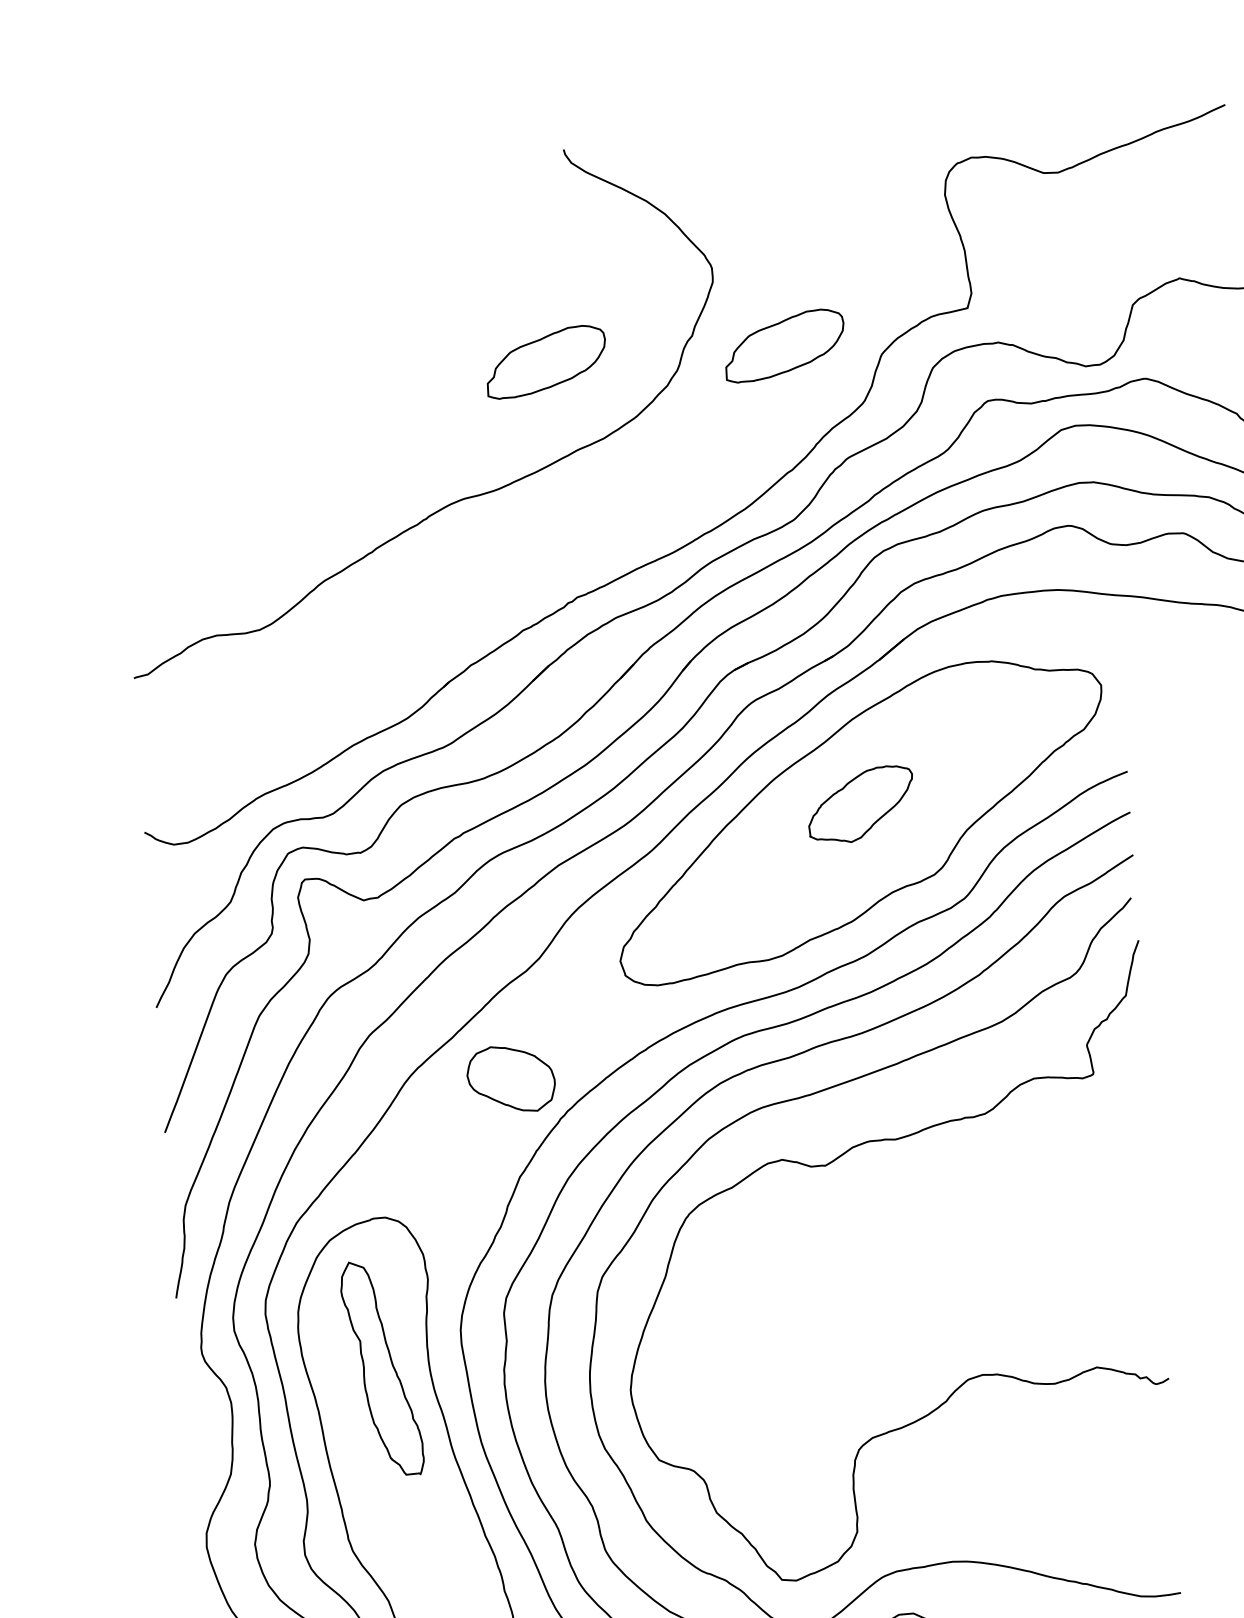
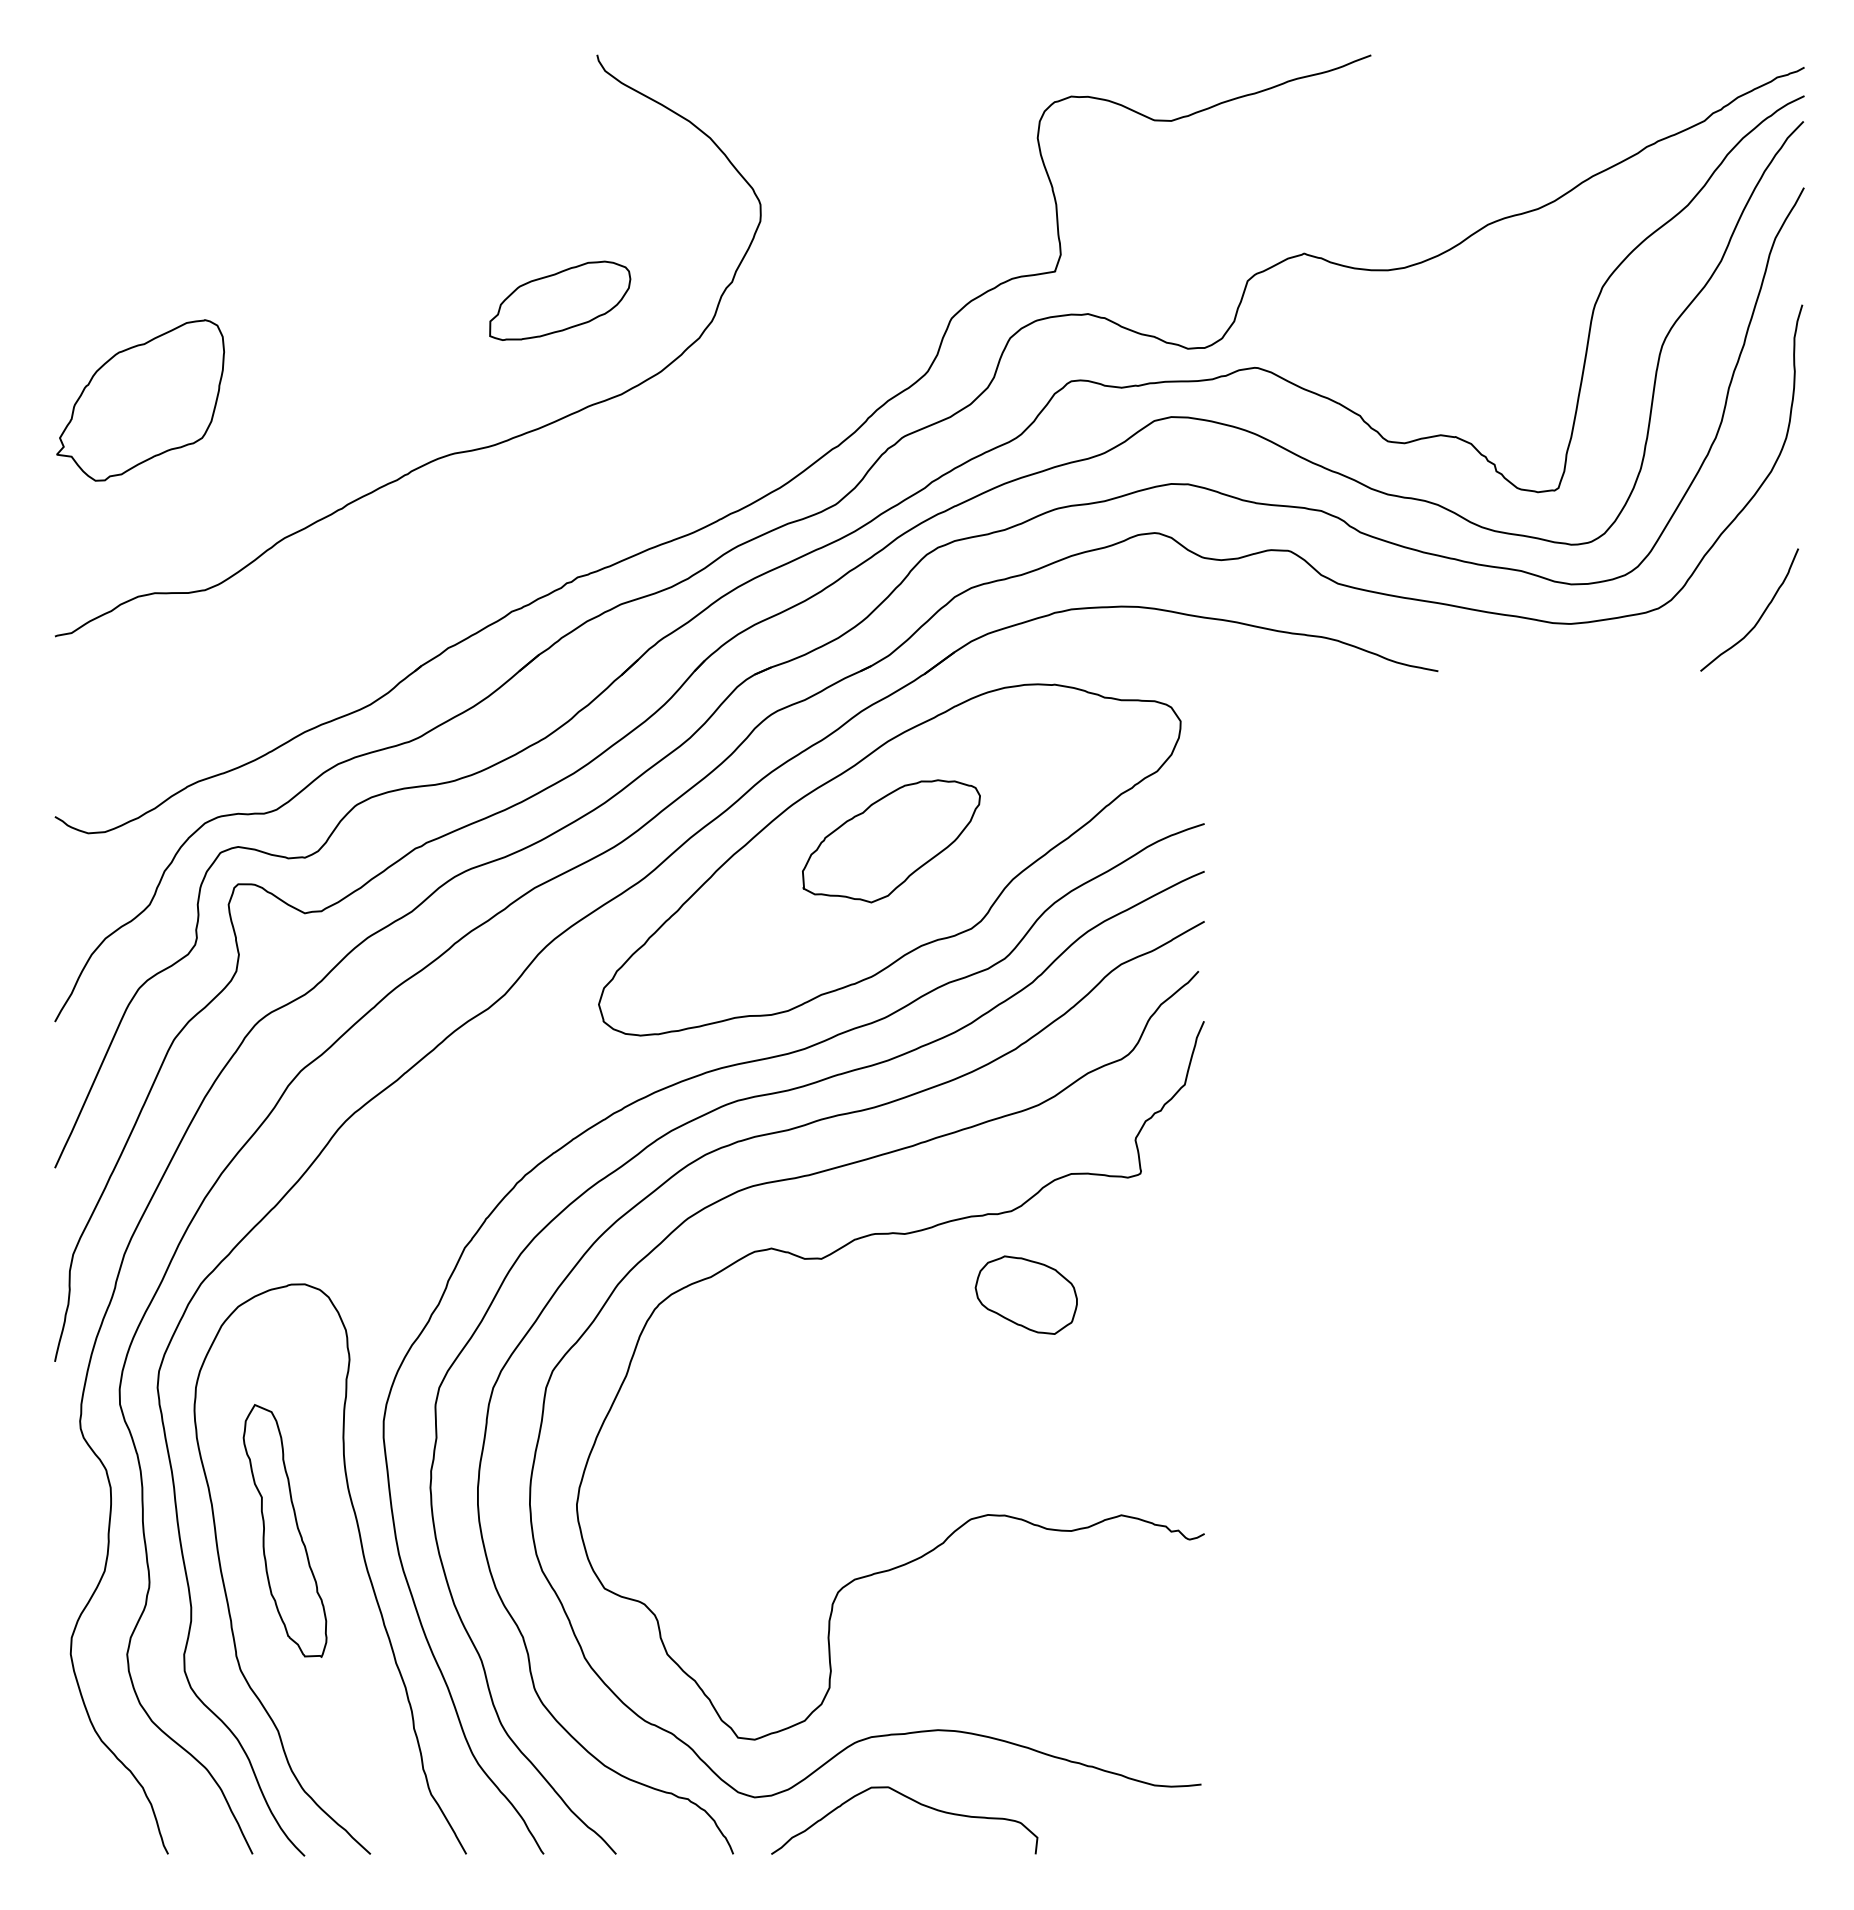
part: (785, 345) -> (839, 300), removed
part: (193, 471) -> (140, 400), added
part: (860, 804) -> (891, 841), size x1.43
part: (510, 1078) -> (1025, 1294), moved
part: (381, 1368) -> (284, 1530), moved

